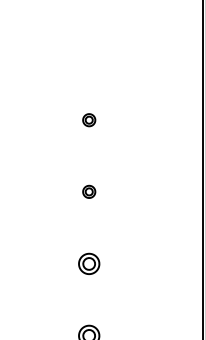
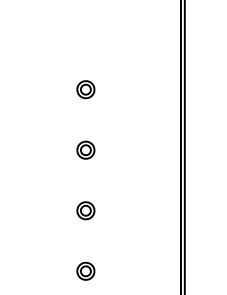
part: (88, 119) -> (85, 89), size x1.67
part: (88, 191) -> (85, 149), size x1.67

